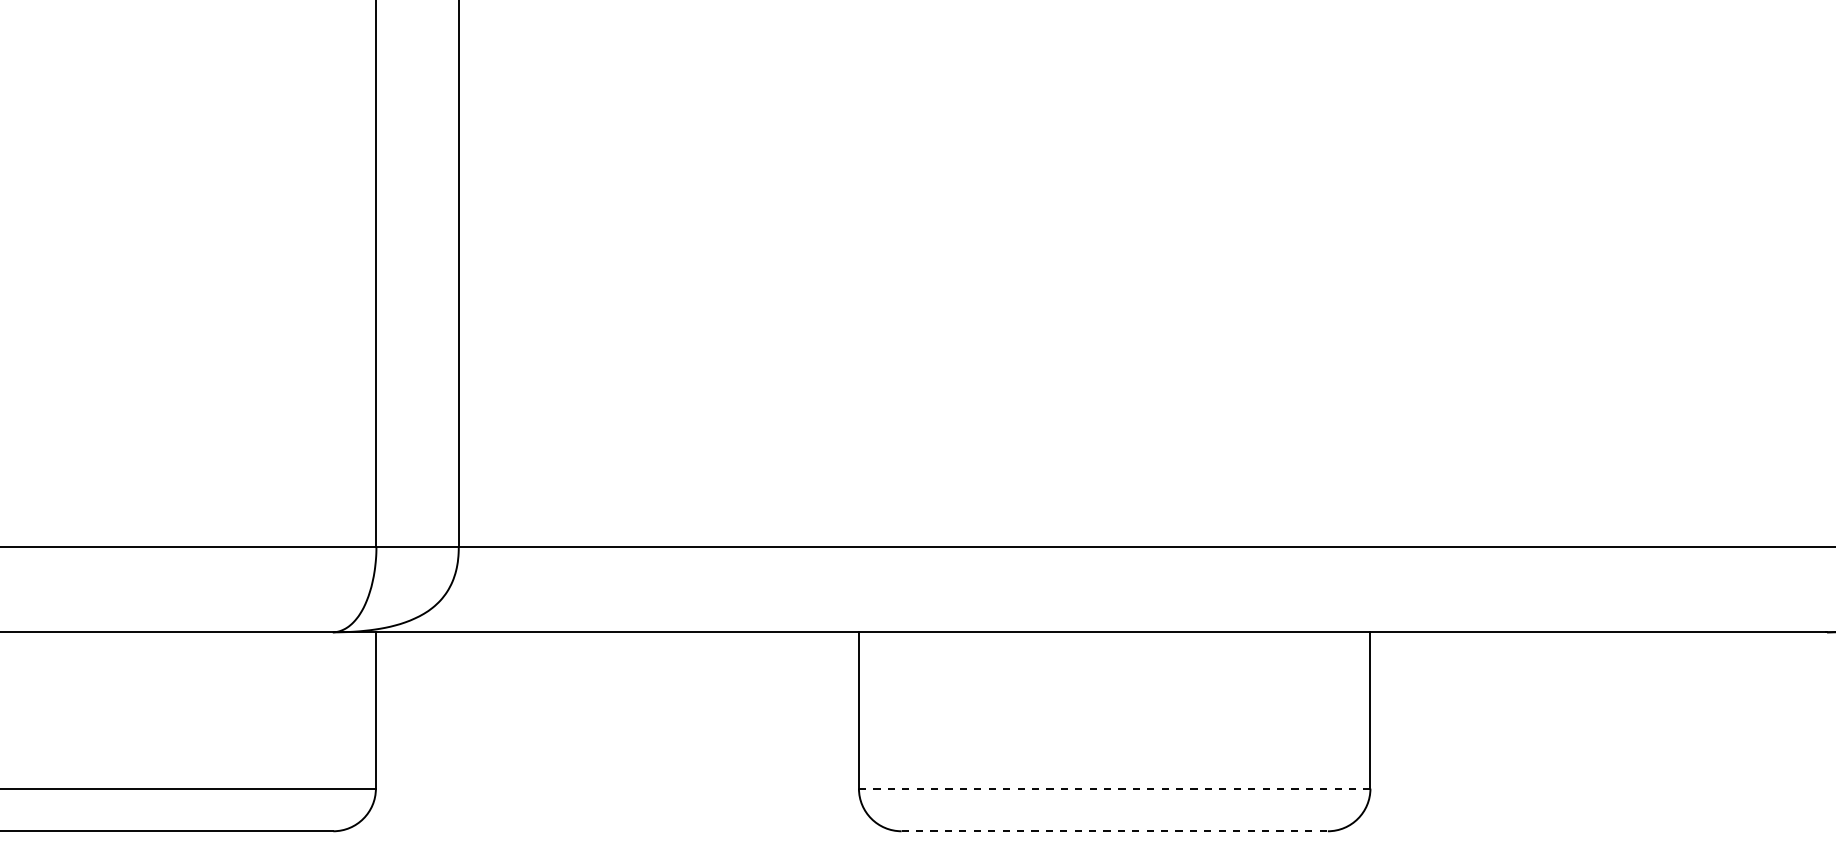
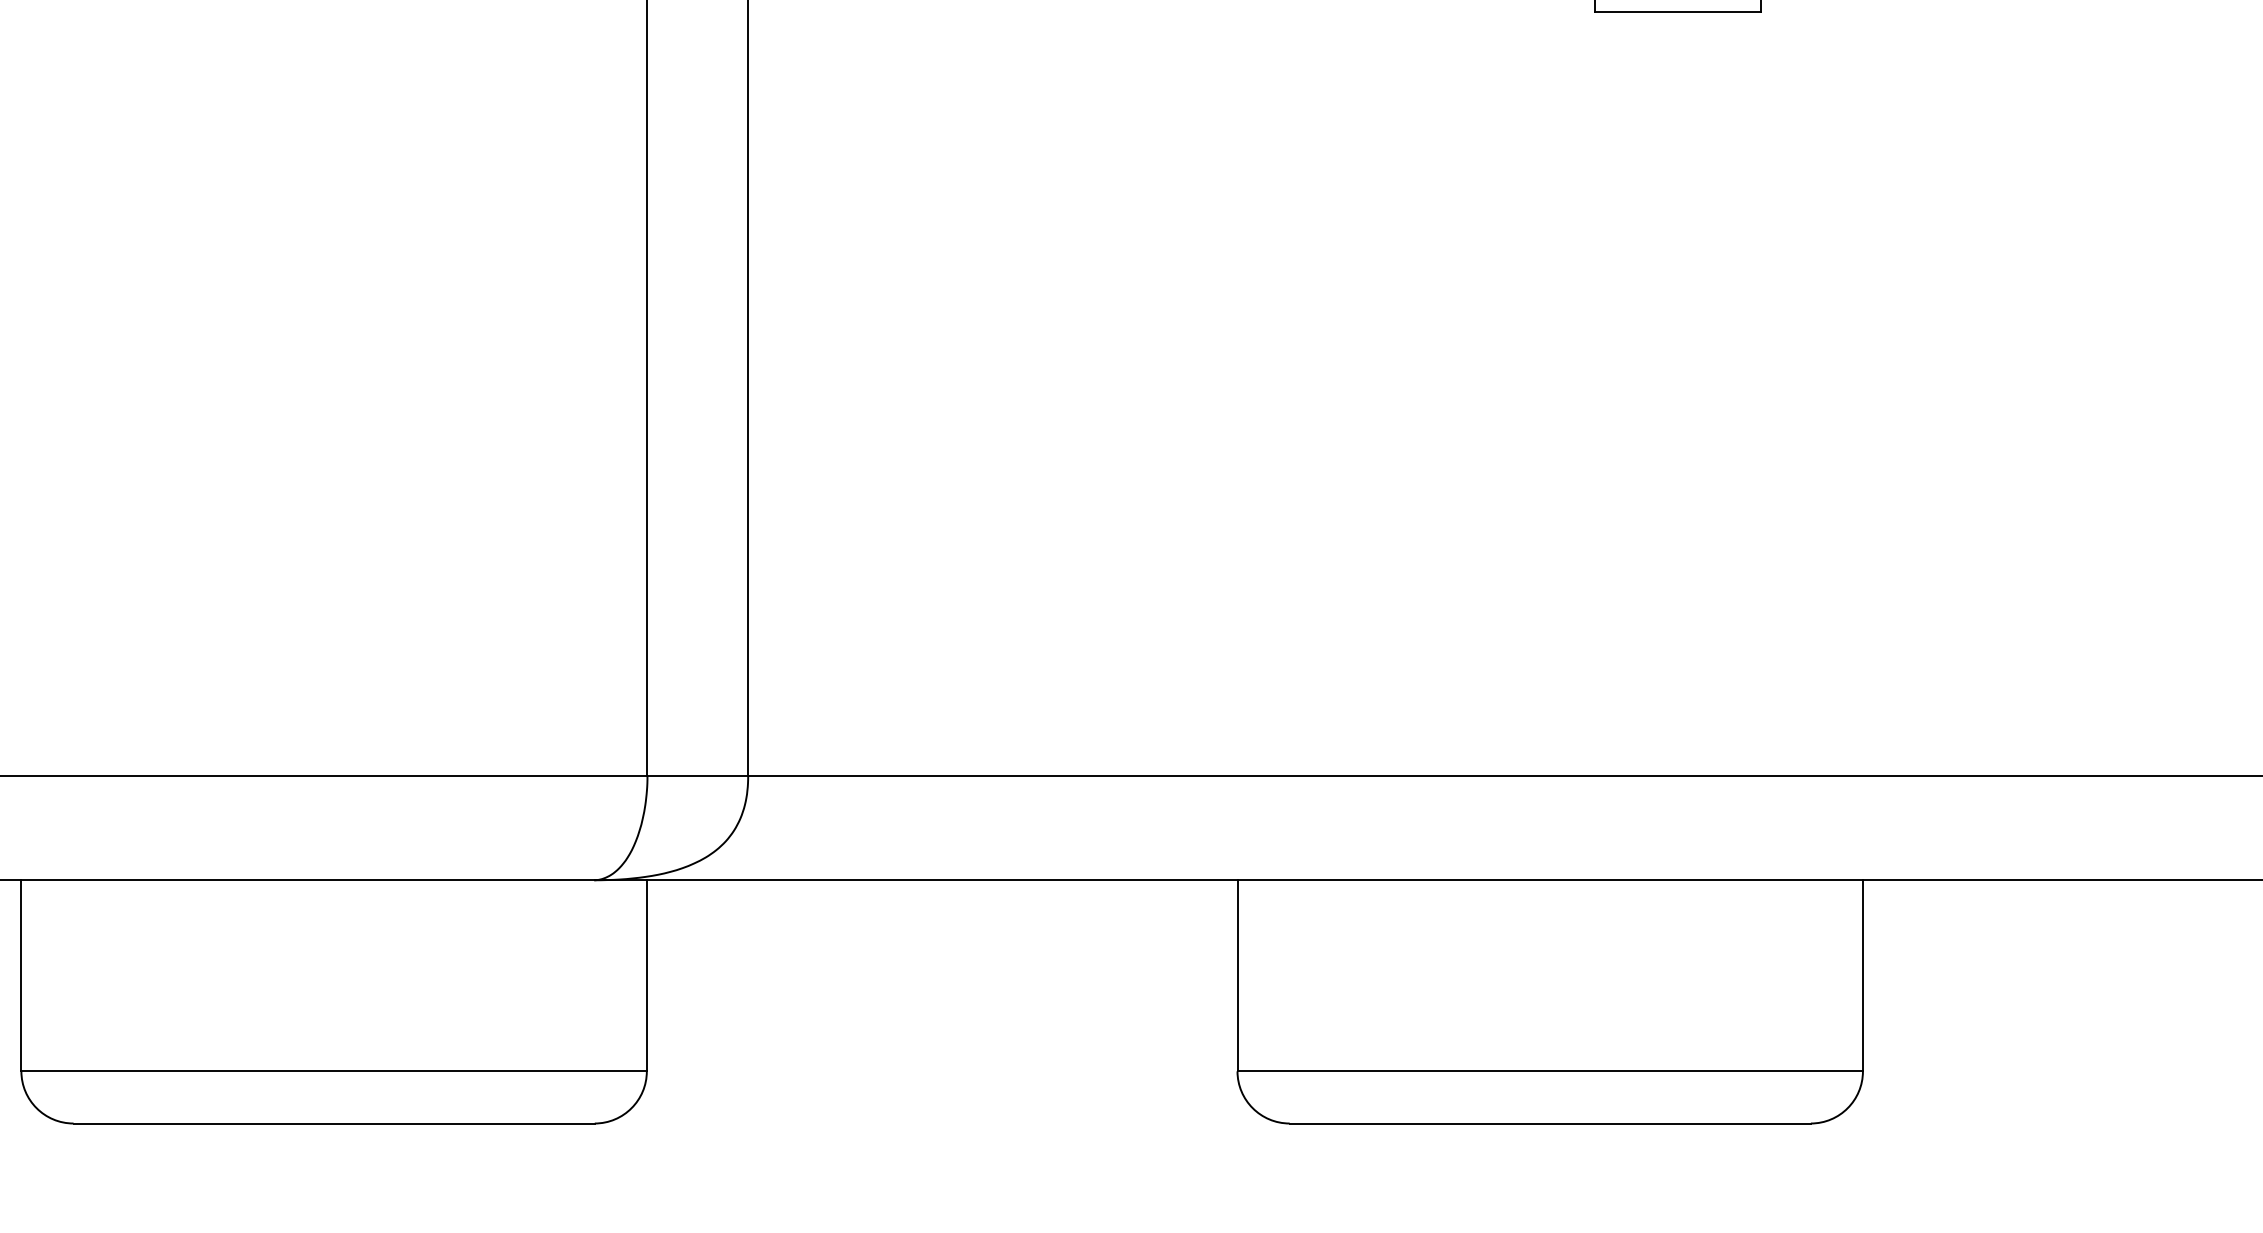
line: (1114, 788) -> (1550, 1071), dashed -> solid
line: (1114, 831) -> (1550, 1123), dashed -> solid

